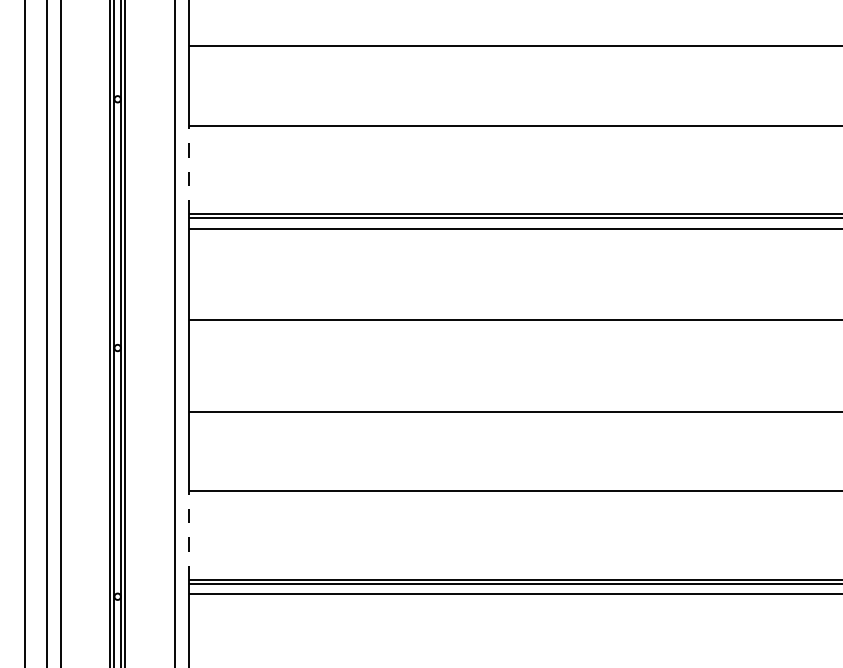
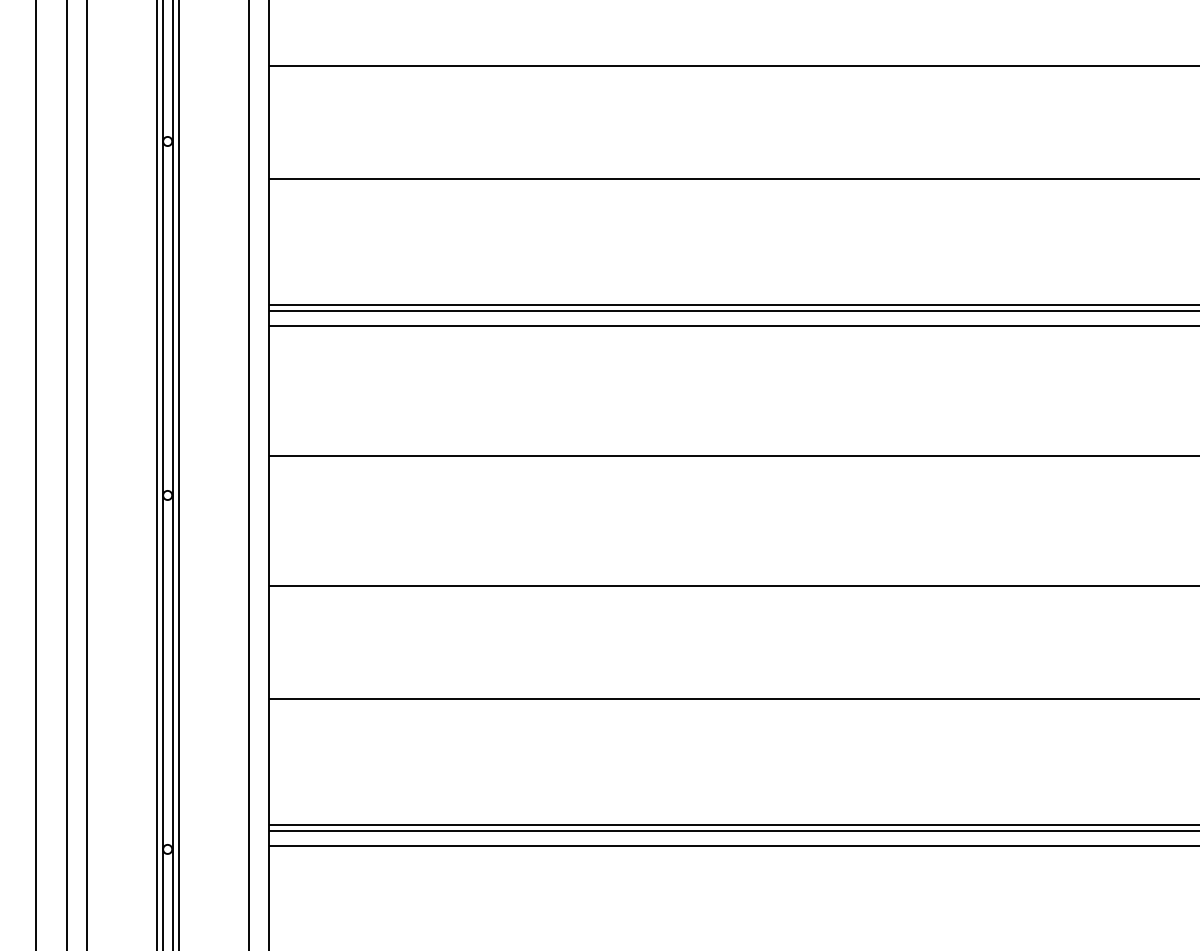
line: (188, 169) -> (268, 241), dashed -> solid
line: (188, 534) -> (268, 760), dashed -> solid

